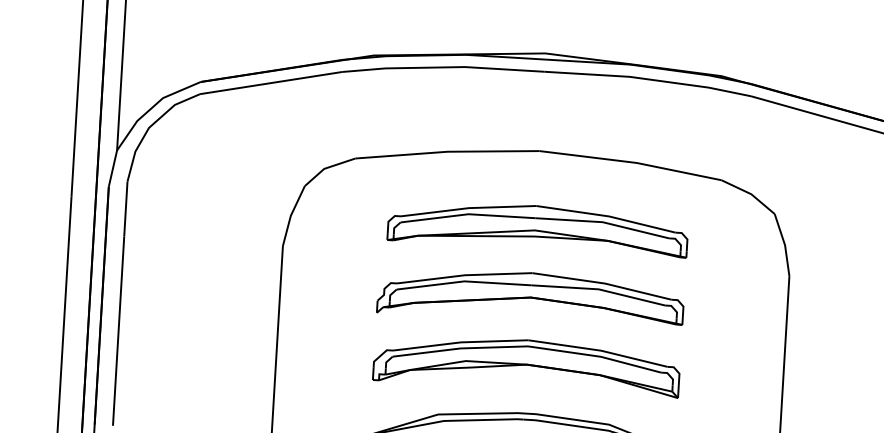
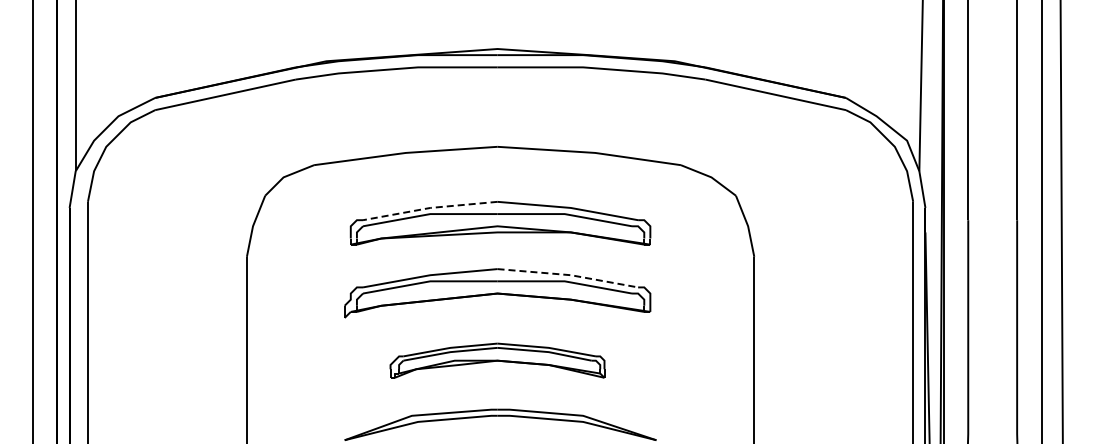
line: (469, 207) -> (430, 207), solid -> dashed
line: (602, 283) -> (568, 275), solid -> dashed
part: (526, 364) -> (497, 360), size x0.7

